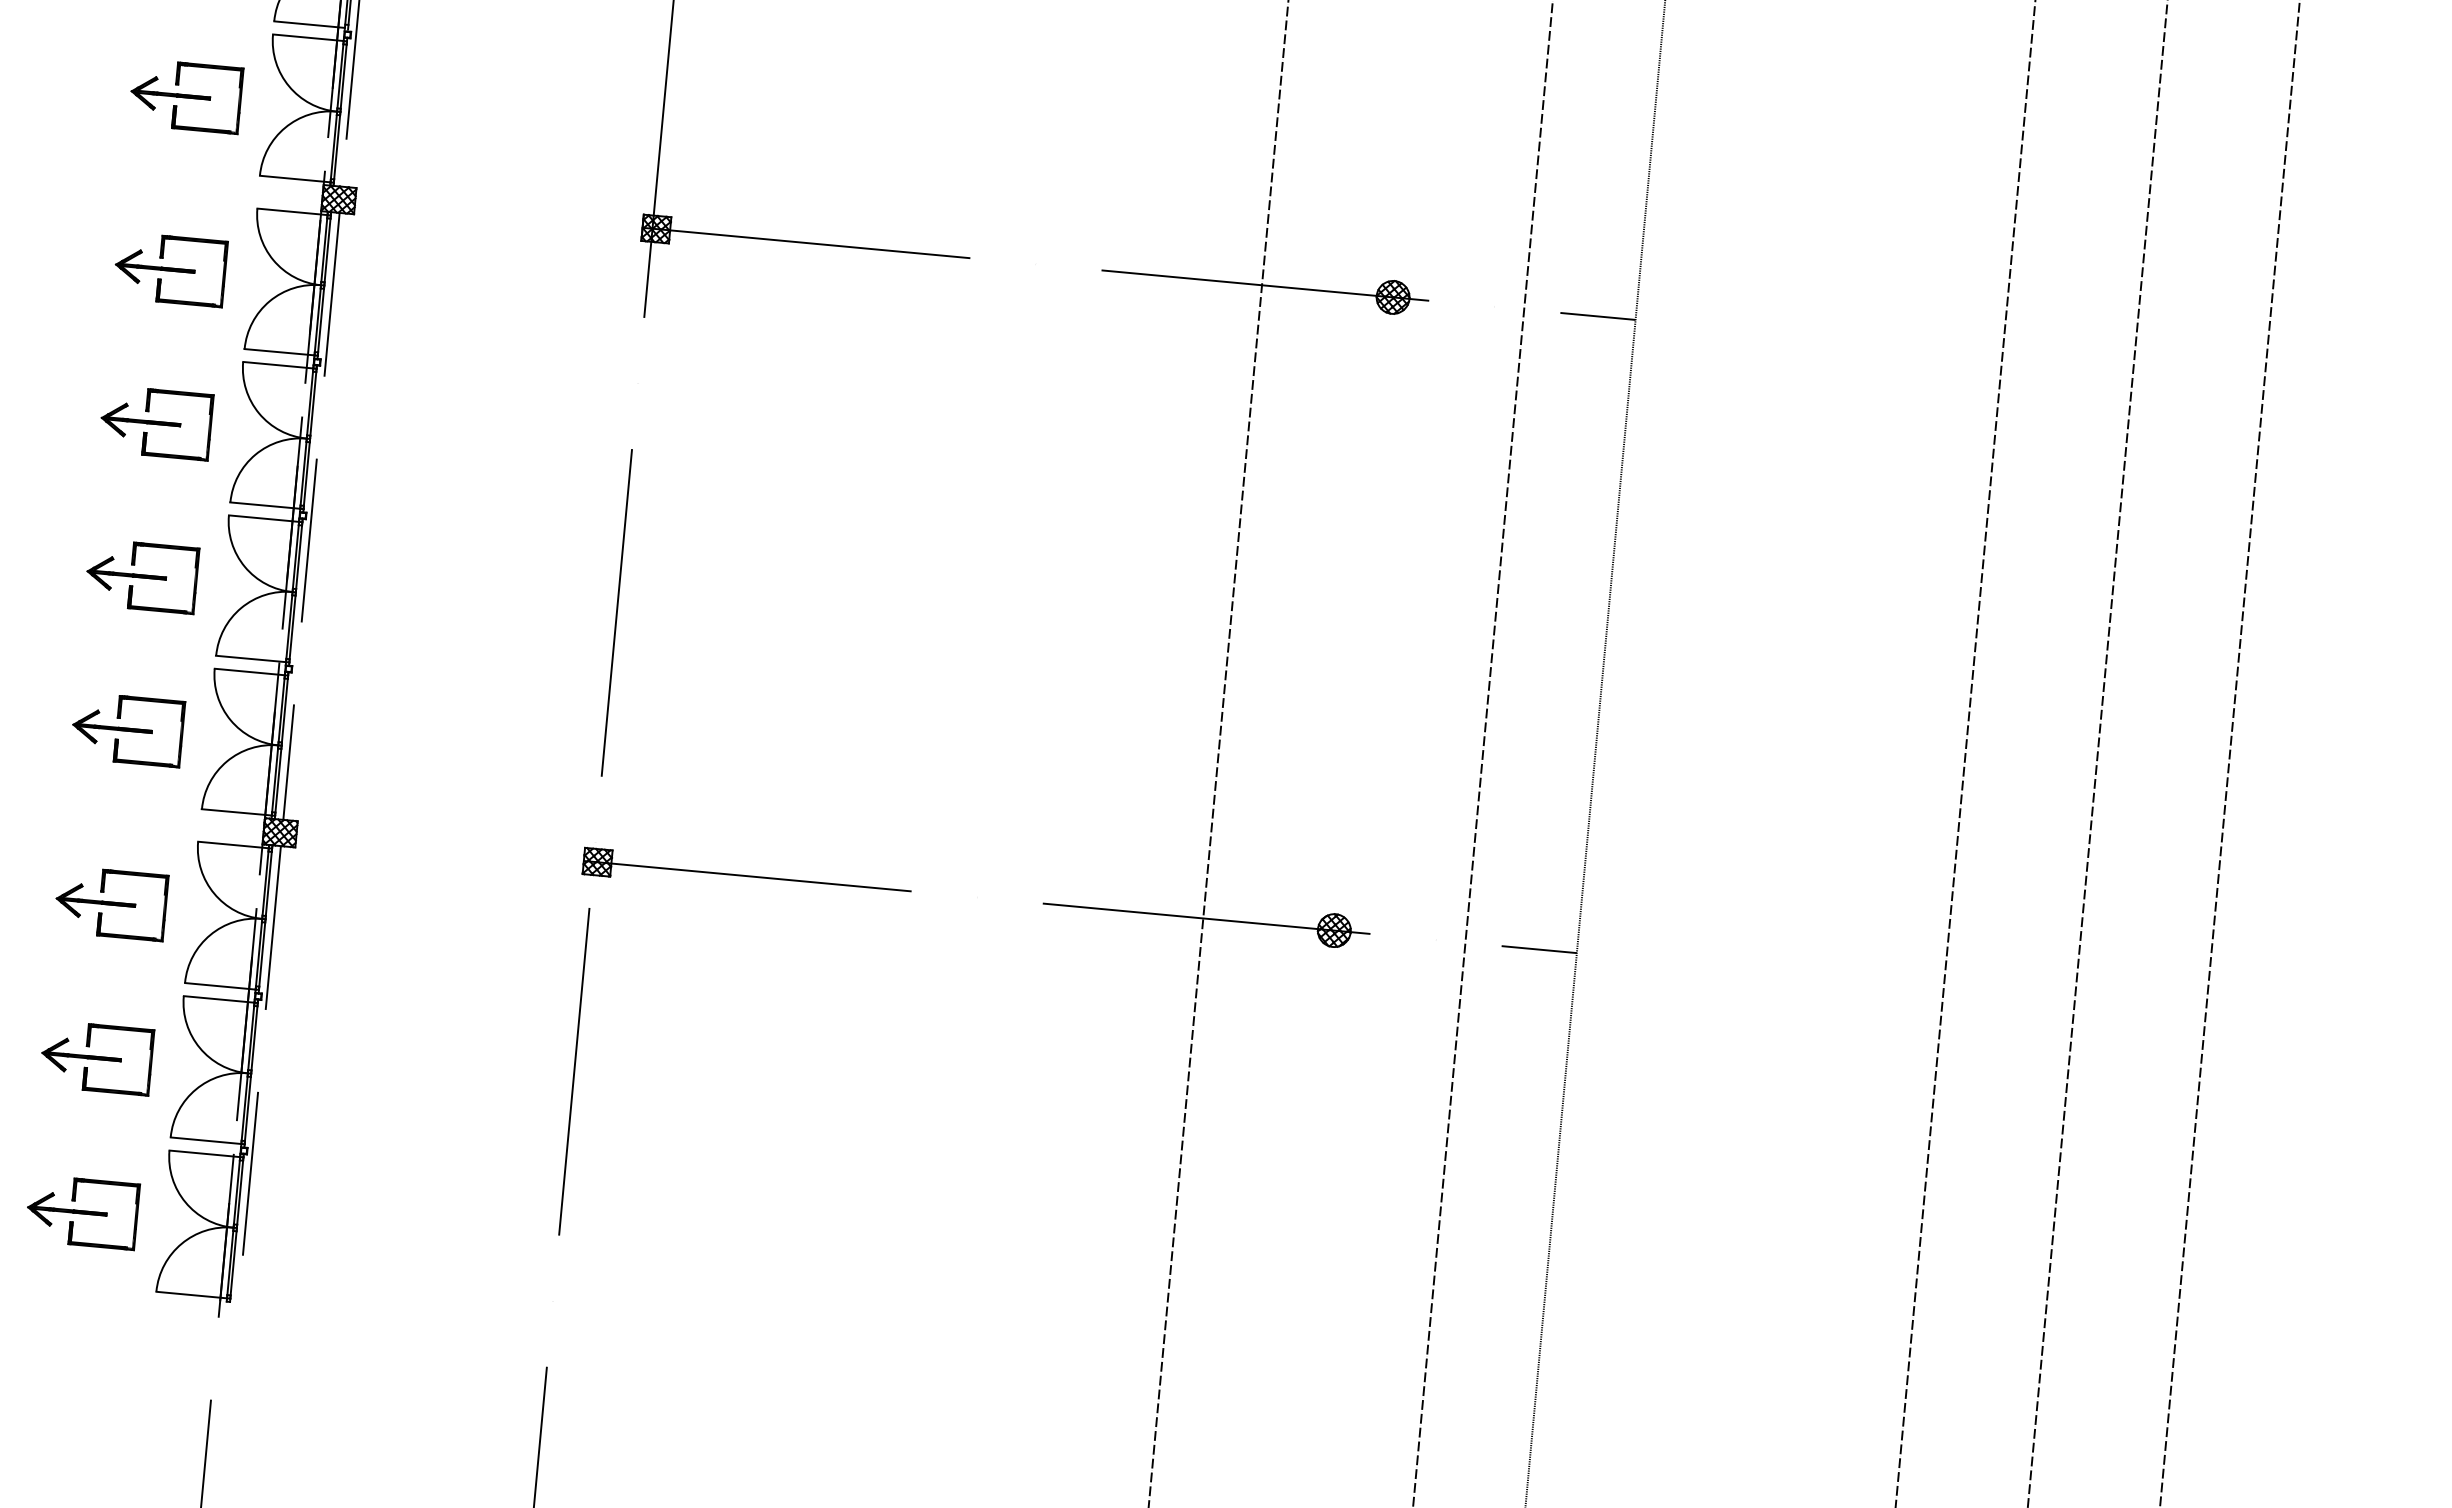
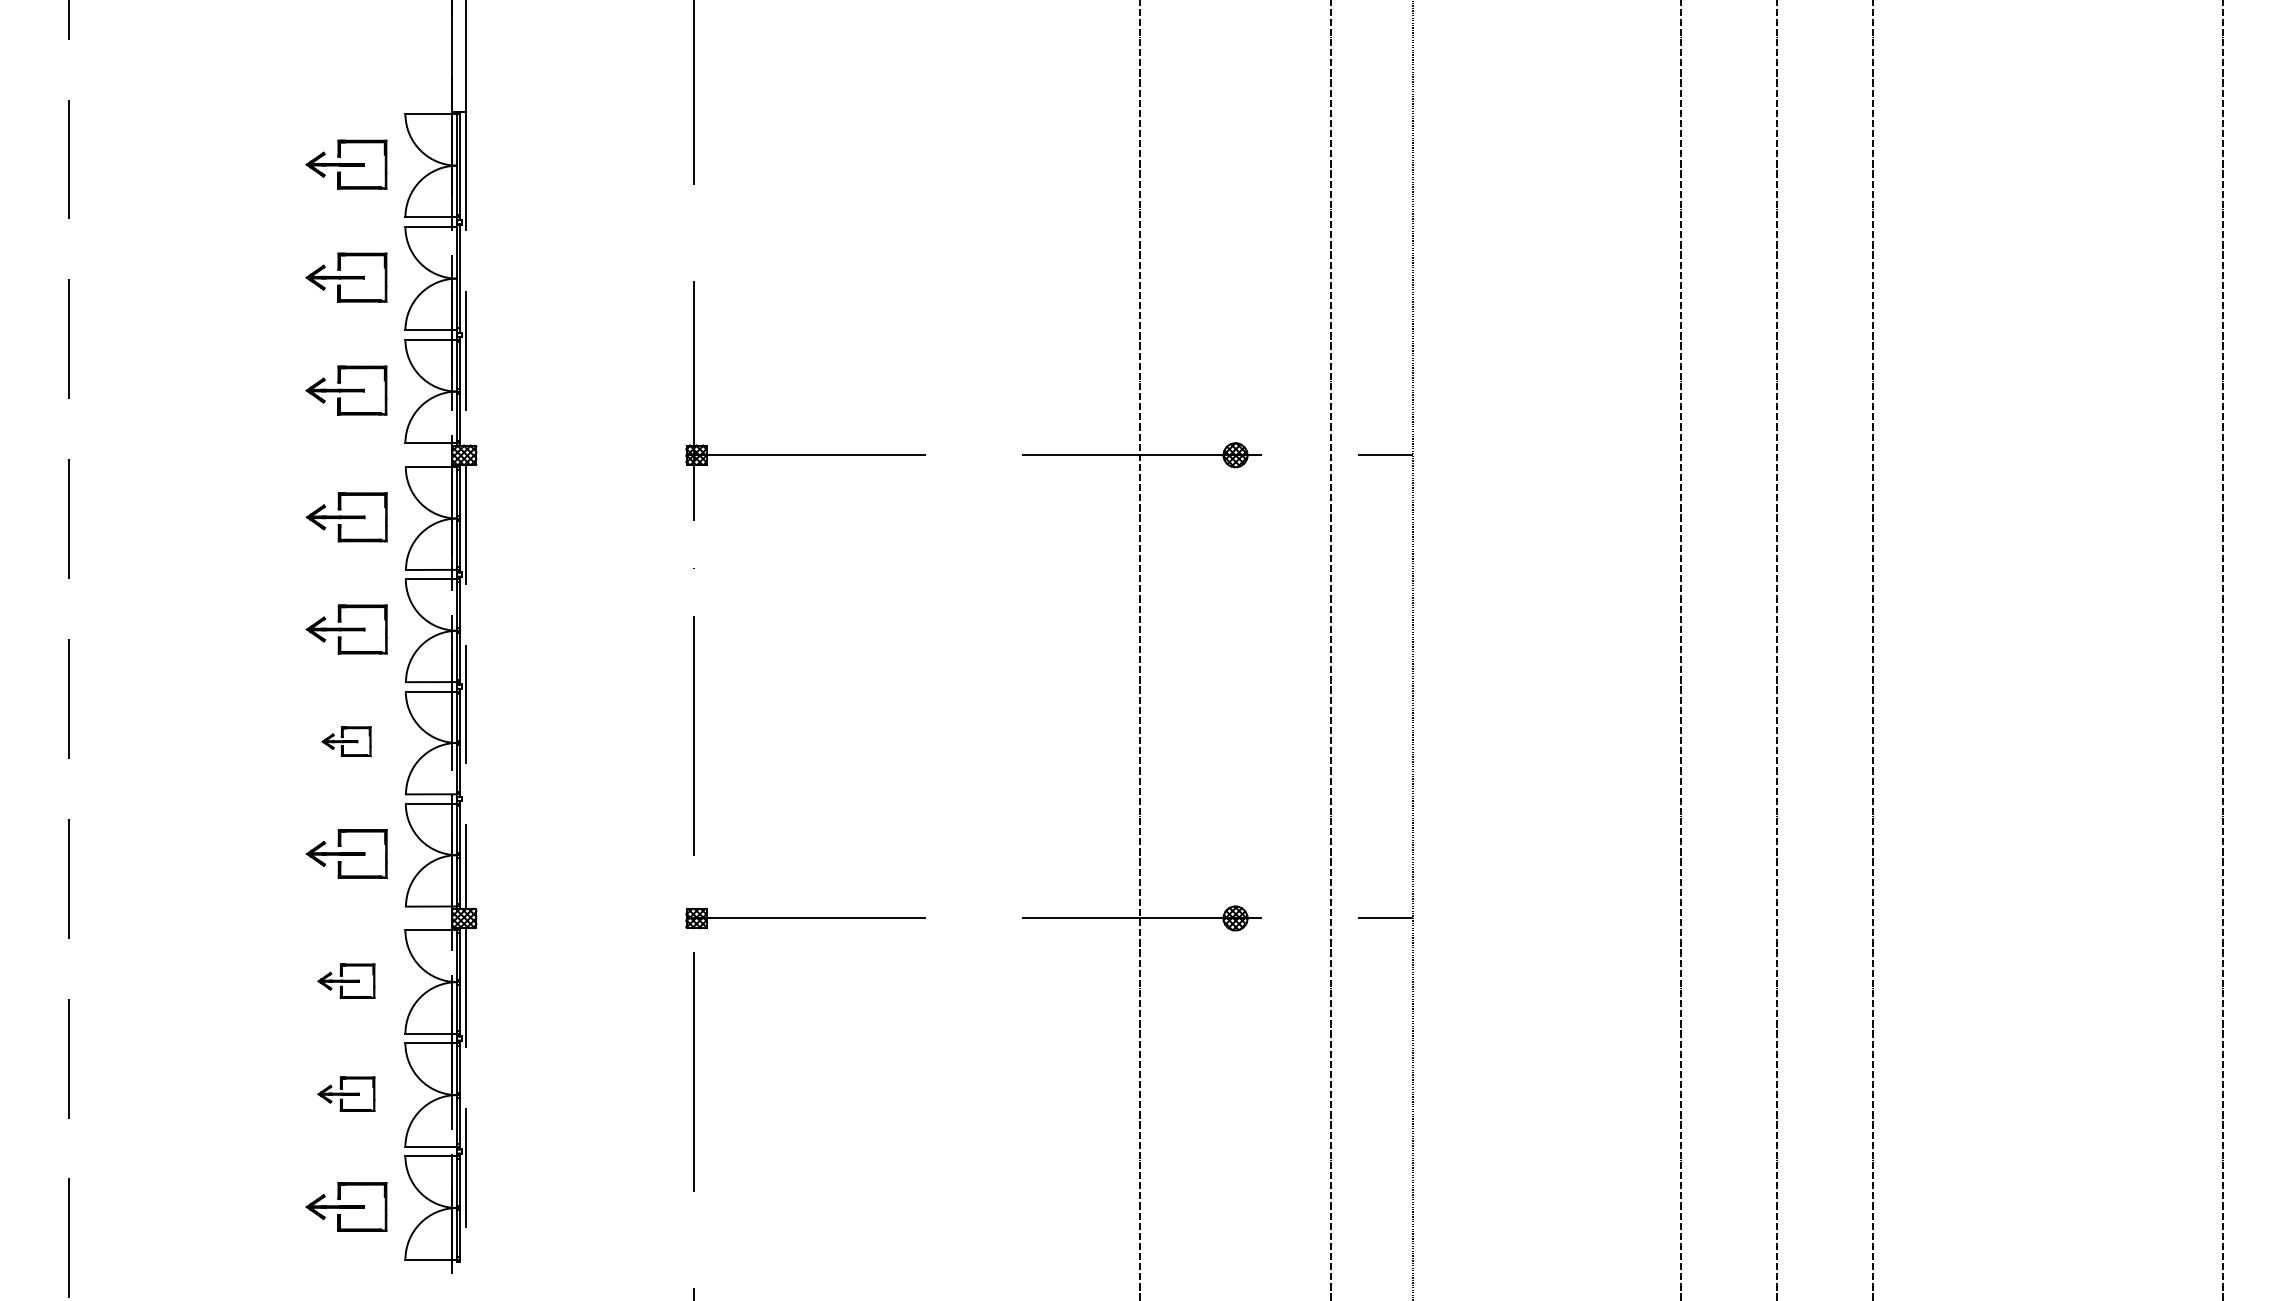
part: (141, 575) -> (346, 741), size x0.6
part: (111, 904) -> (346, 981), size x0.7
part: (96, 1058) -> (346, 1094), size x0.7

